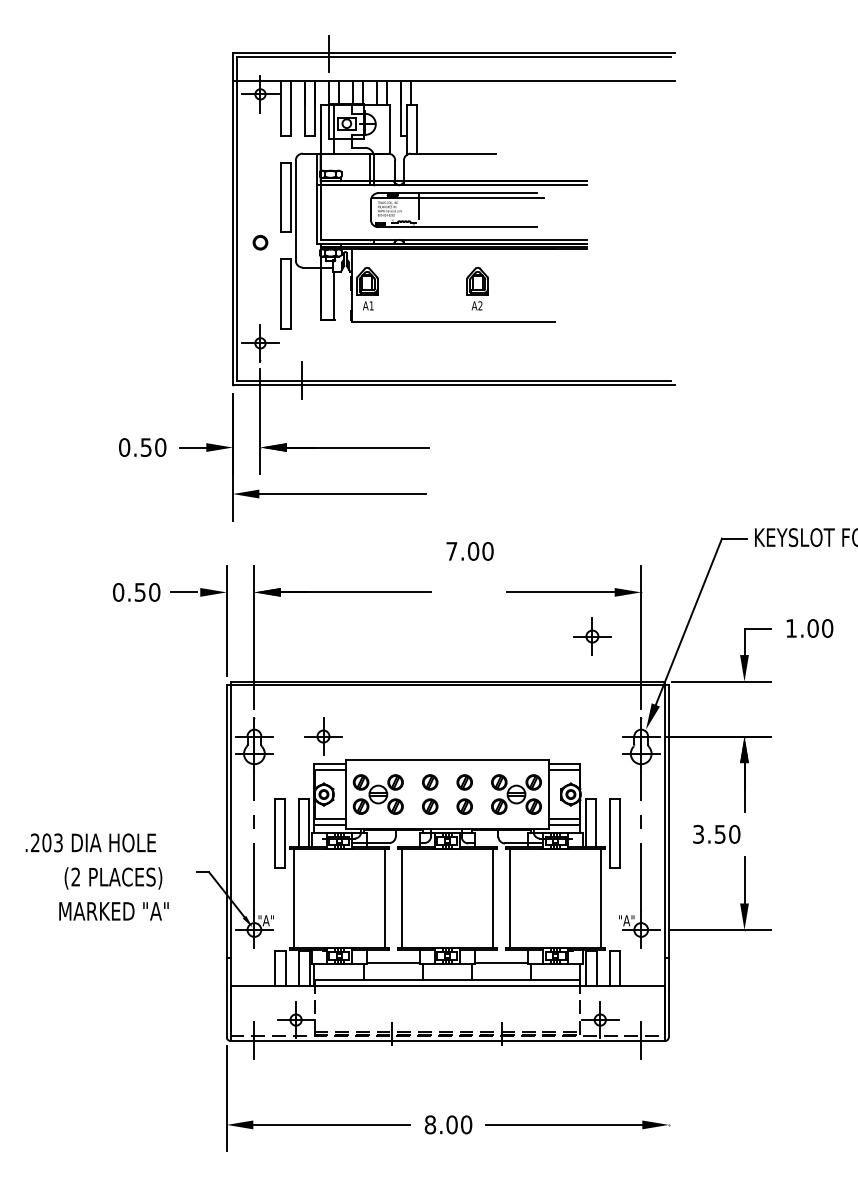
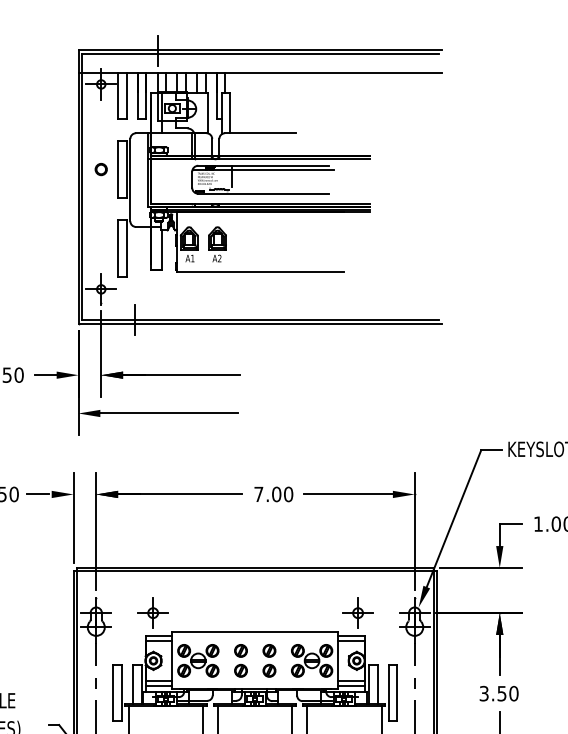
part: (260, 242) -> (101, 169), moved
part: (477, 288) -> (217, 244), moved
text: (469, 551) -> (273, 494), moved
part: (592, 636) -> (358, 613), moved
text: (716, 834) -> (498, 693), moved

